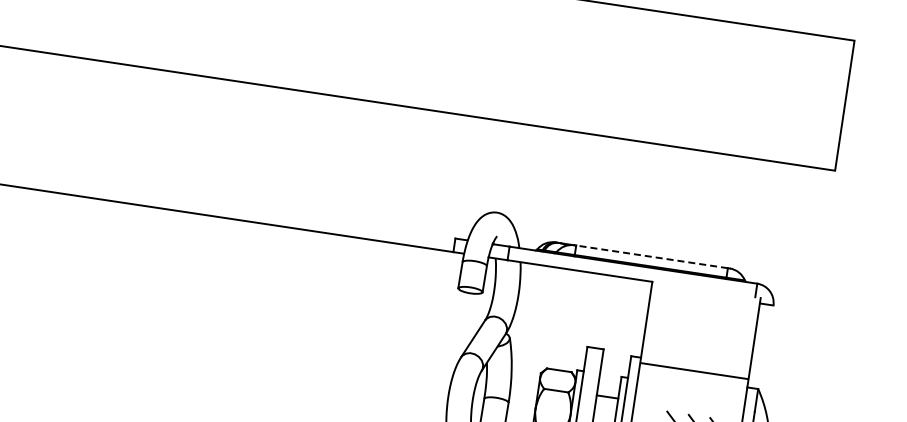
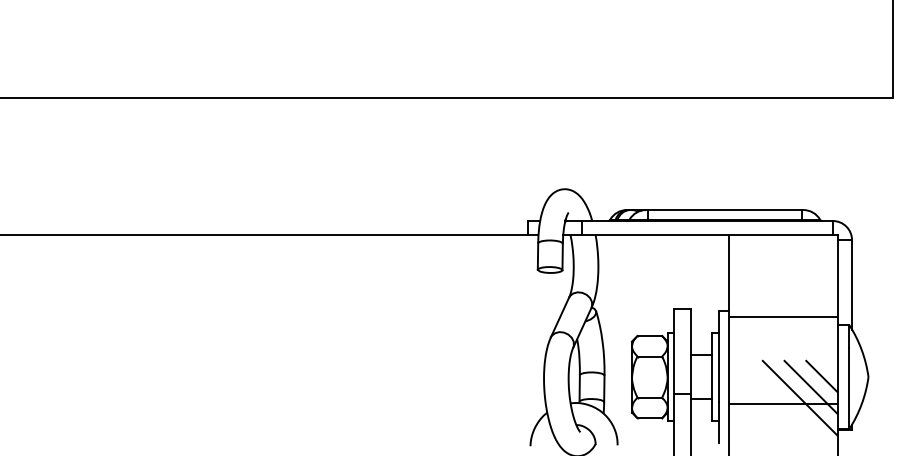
line: (651, 257) -> (724, 210), dashed -> solid
line: (706, 289) -> (783, 234), added
line: (767, 349) -> (852, 284), added

